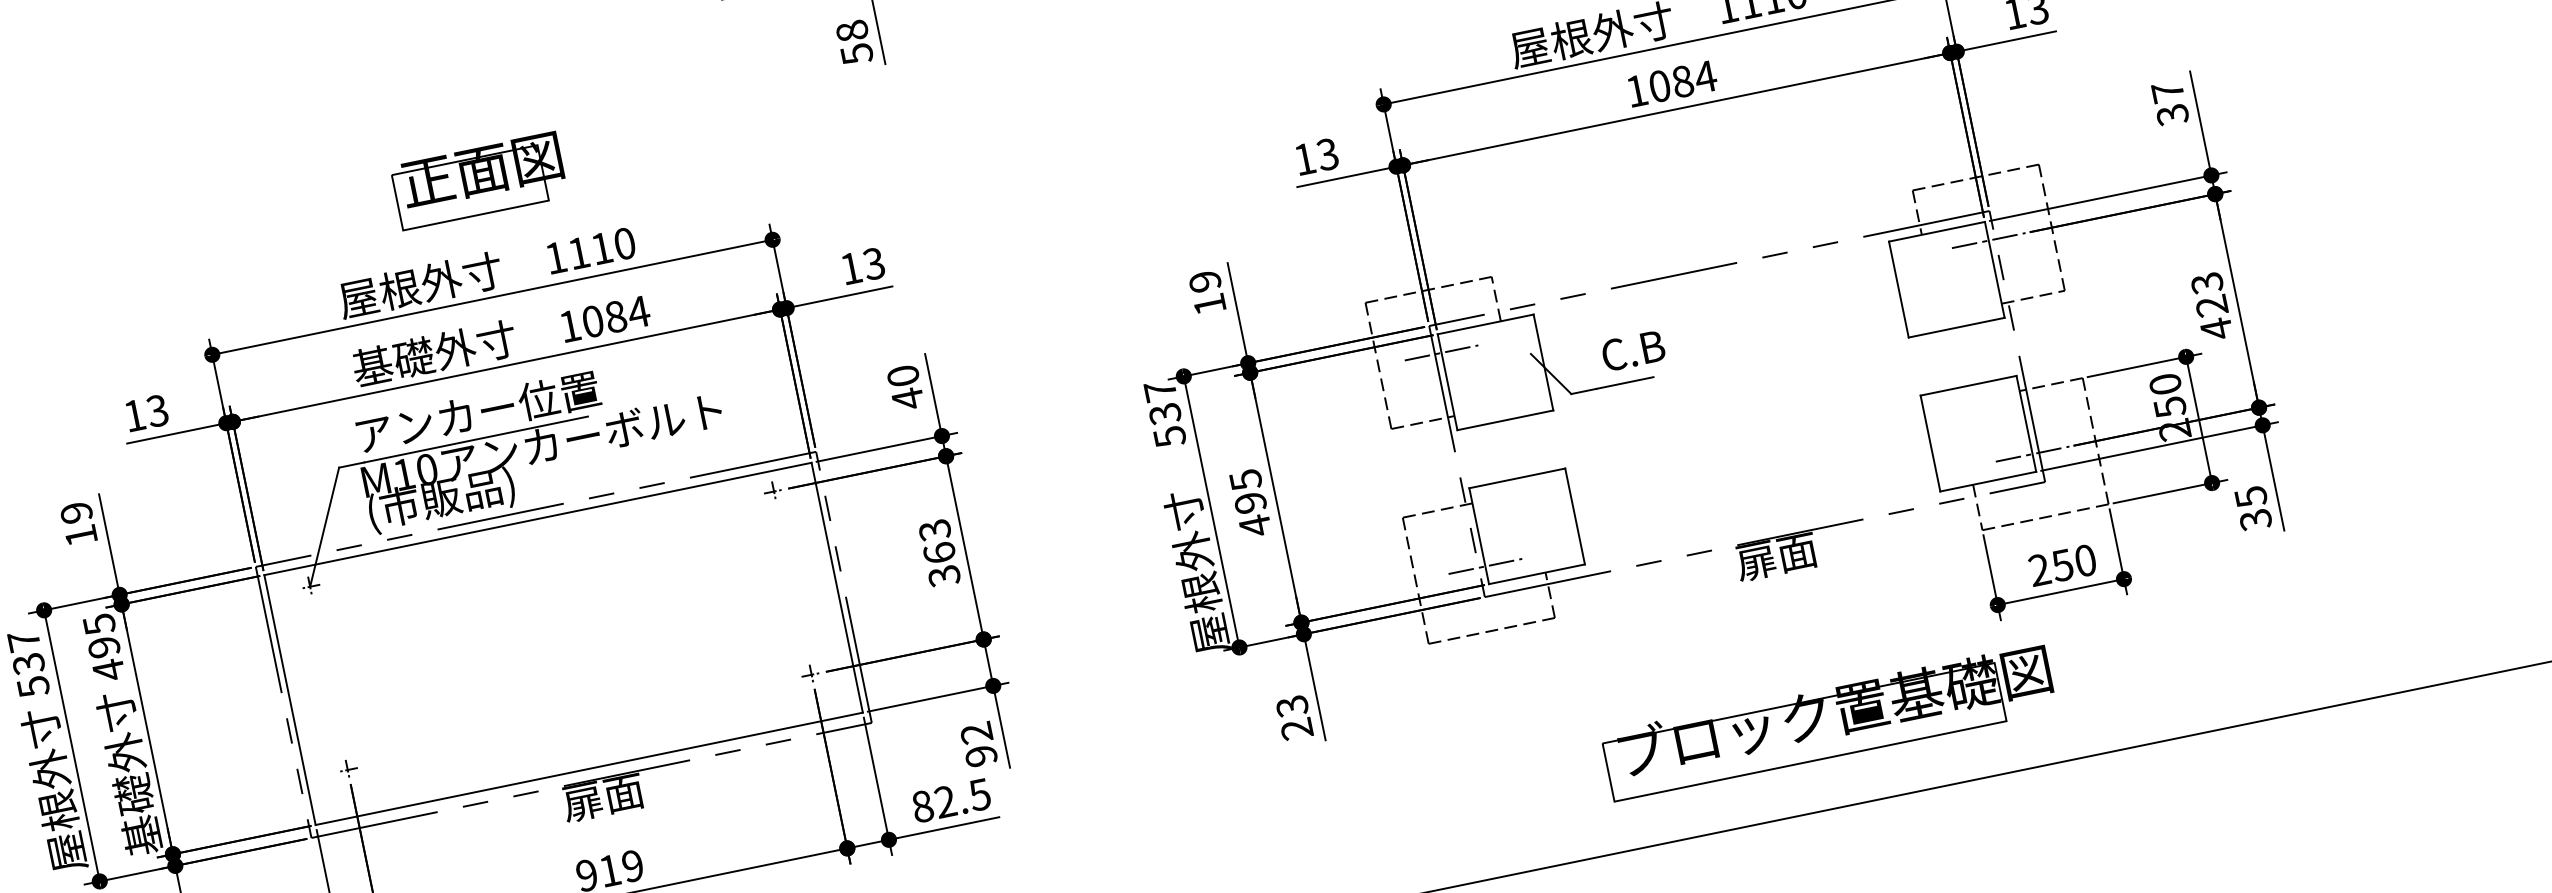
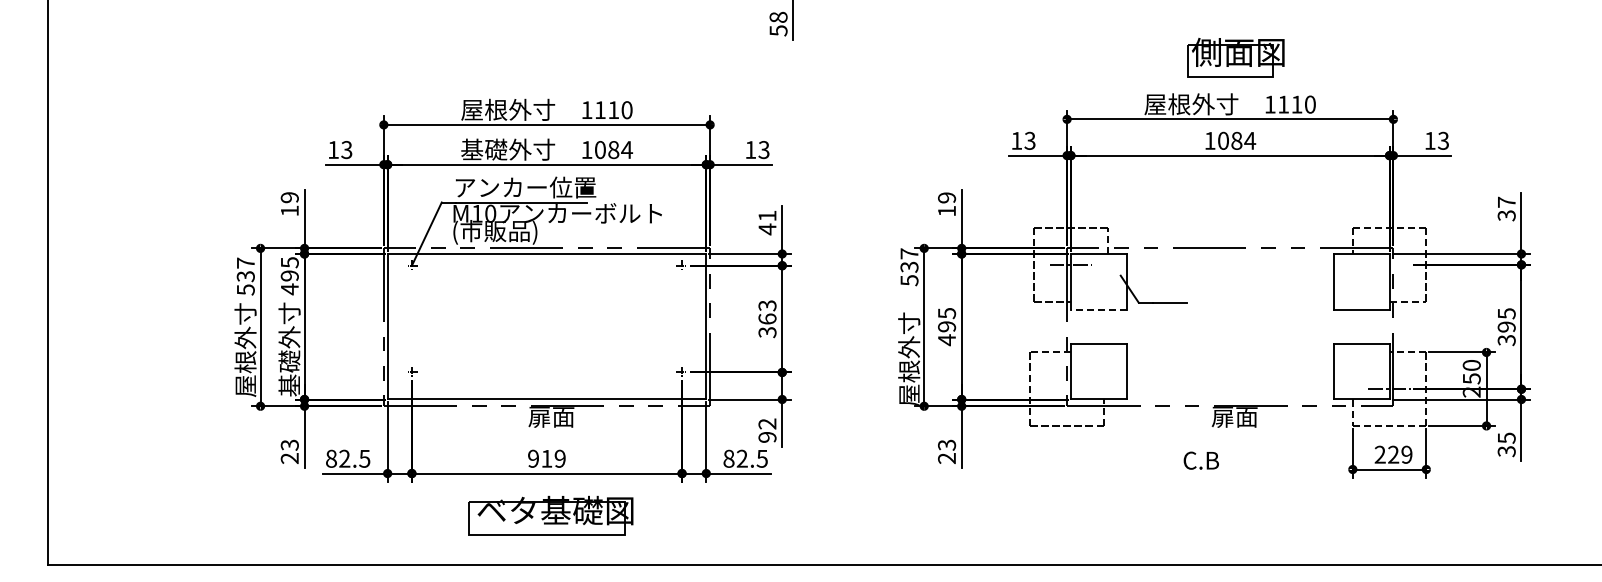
part: (478, 181) -> (552, 58), removed
line: (1988, 240) -> (1389, 264), removed
text: (2211, 306) -> (1506, 327), 423 -> 395
text: (1631, 350) -> (1200, 460), moved
text: (903, 375) -> (767, 215), 40 -> 41
line: (1504, 419) -> (1098, 309), solid -> dashed
text: (2072, 562) -> (1399, 454), 250 -> 229
line: (1484, 567) -> (1070, 389), removed
part: (1827, 722) -> (1244, 515), removed

